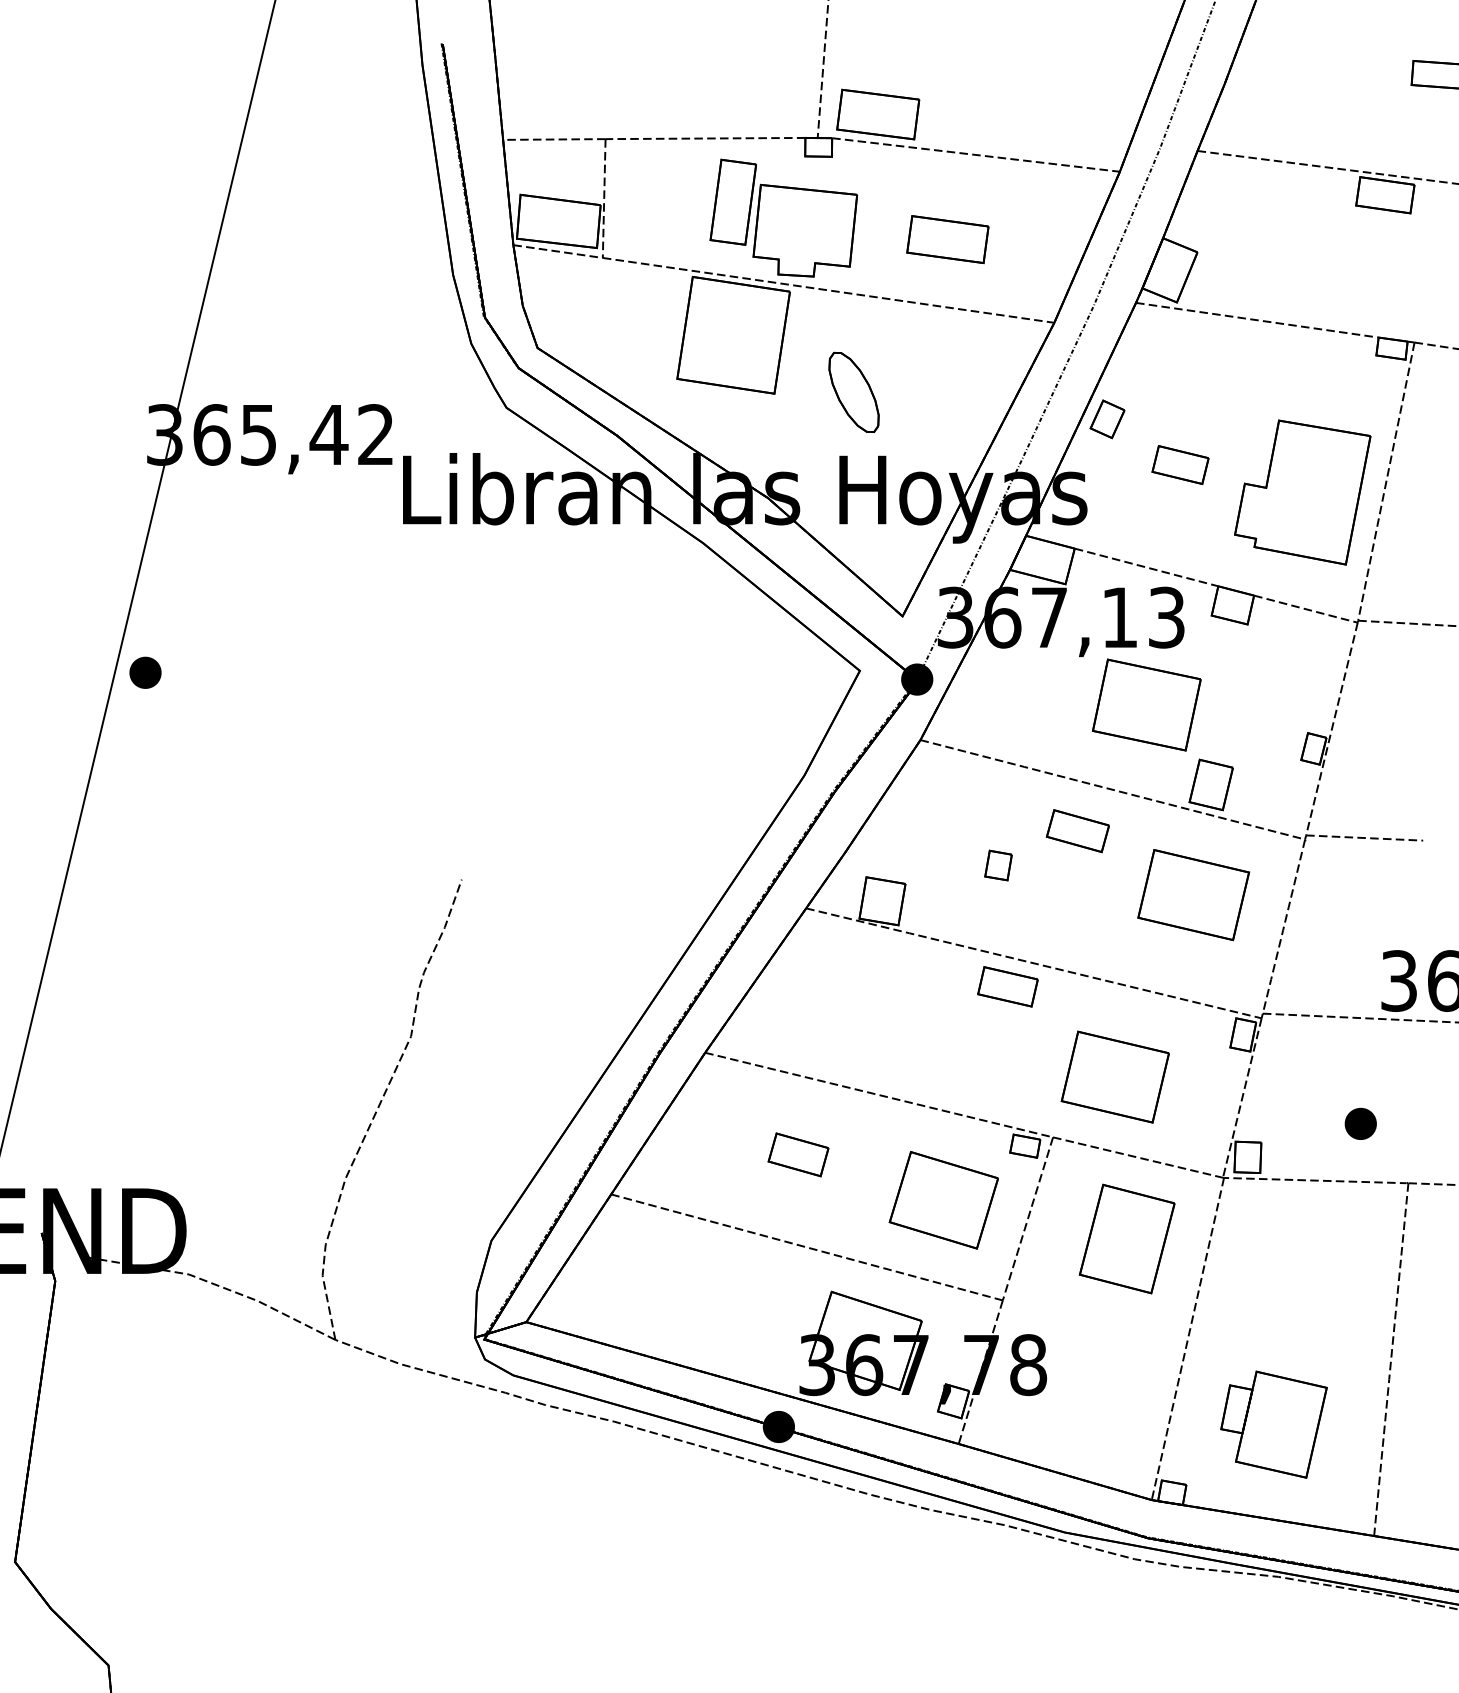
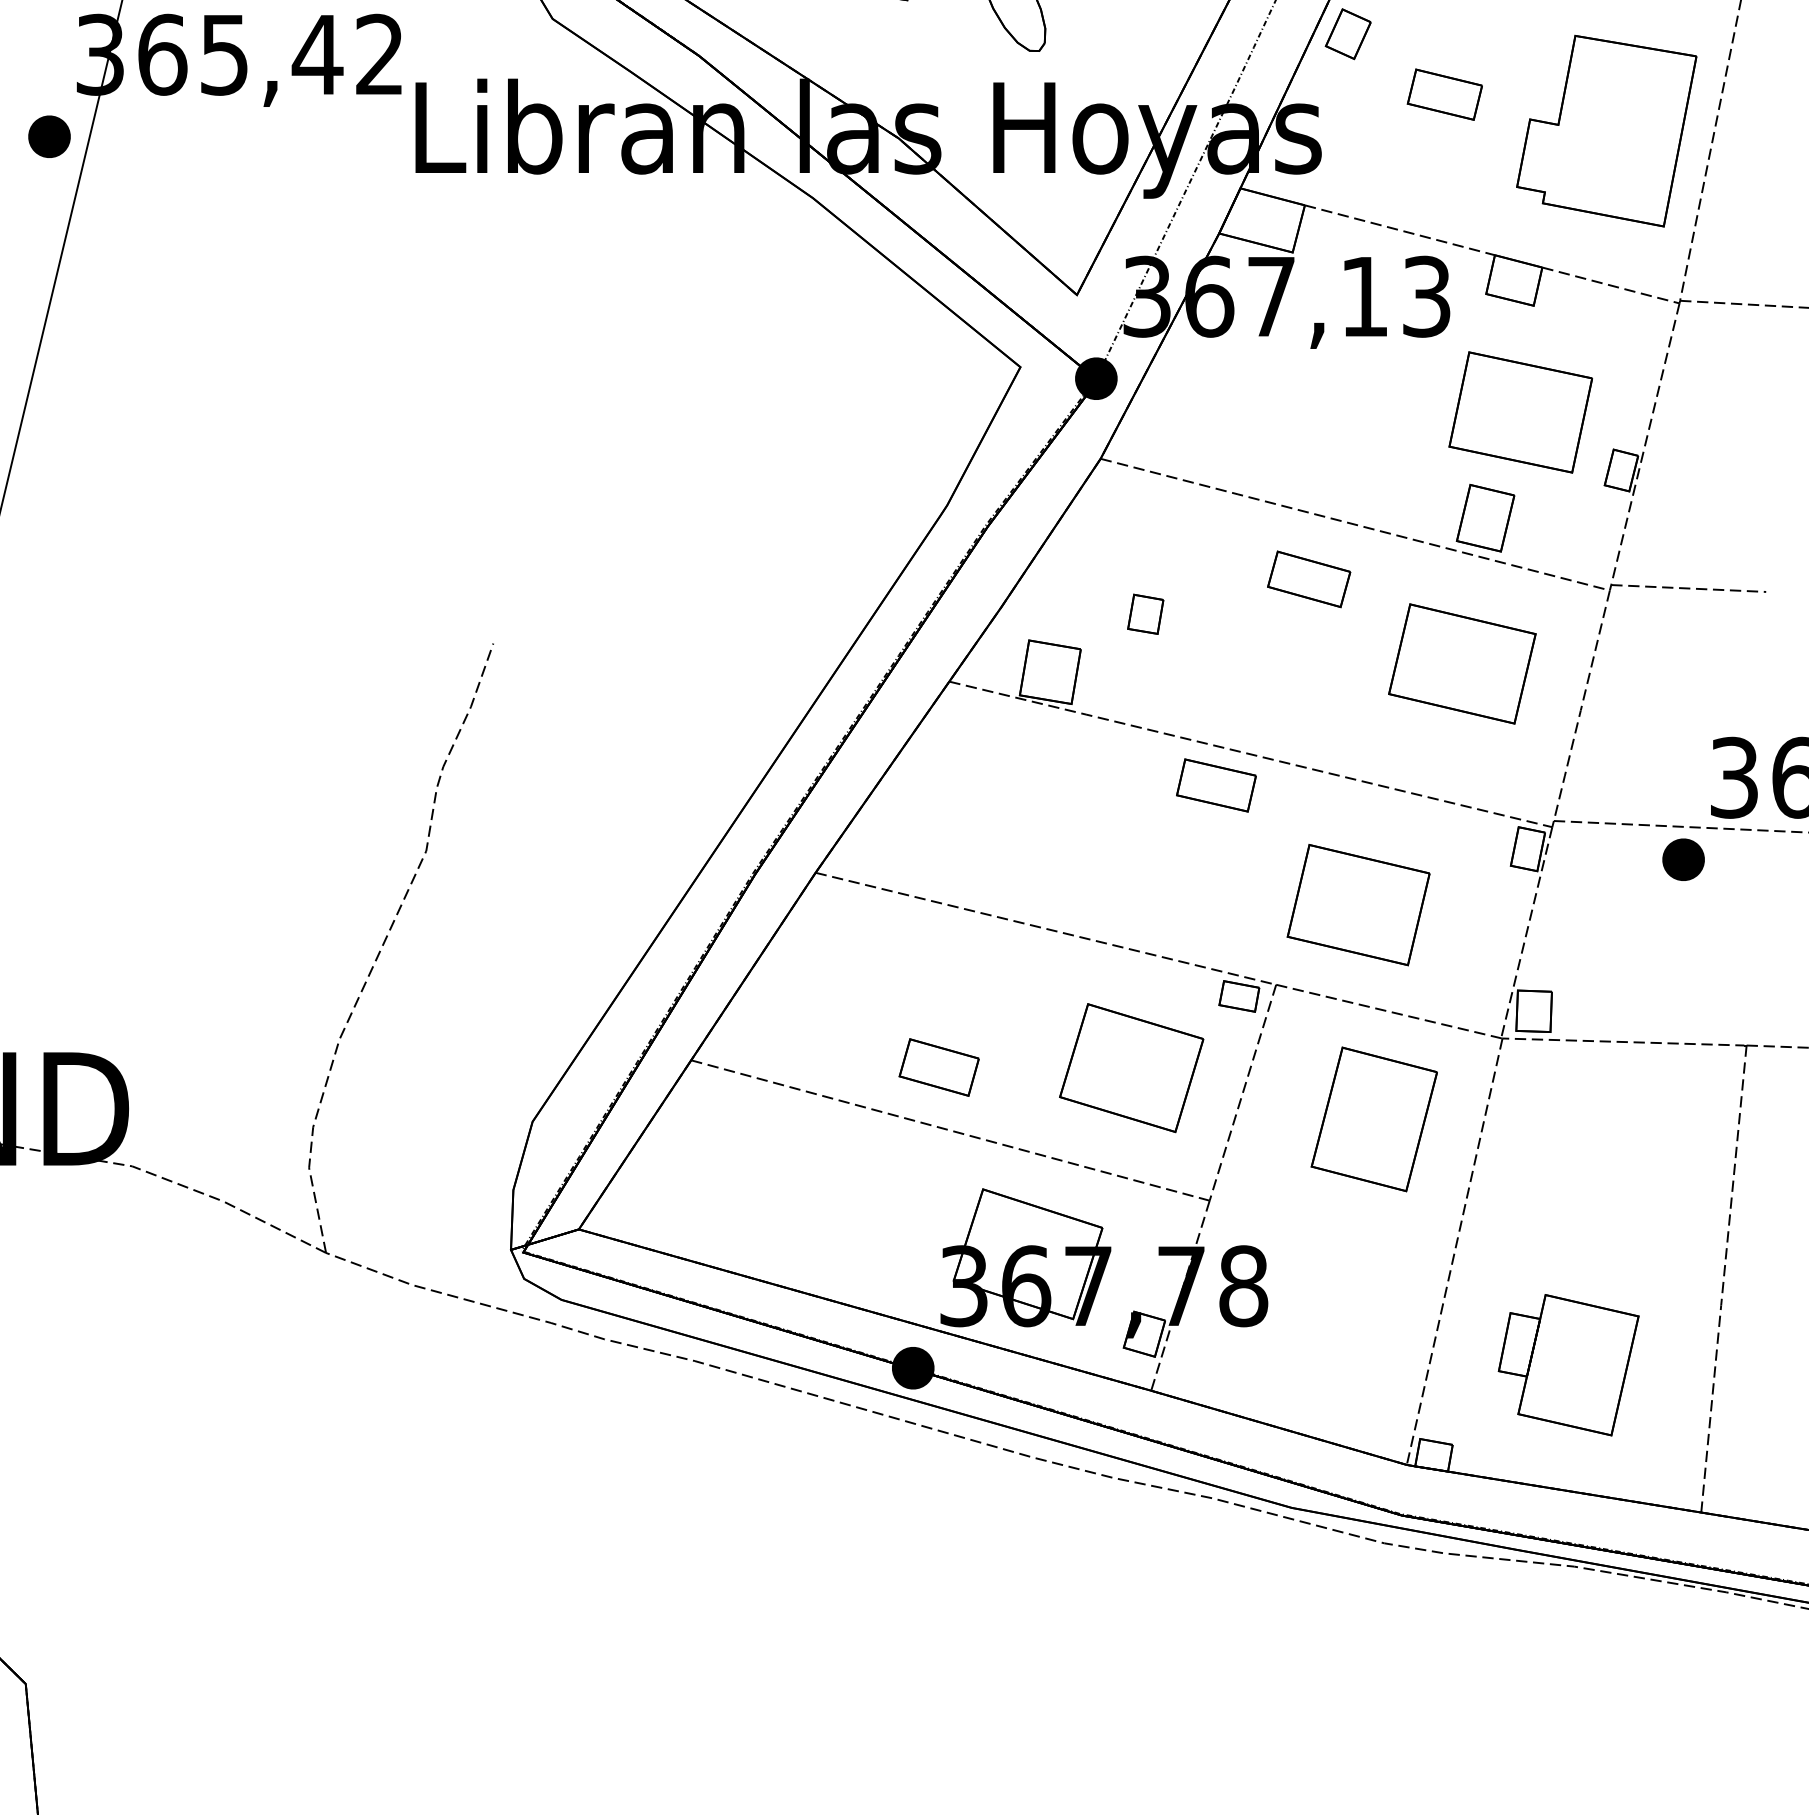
part: (145, 672) -> (49, 136), moved
part: (1146, 704) -> (1520, 411), moved
part: (998, 865) -> (1145, 614), moved
part: (1360, 1123) -> (1683, 859), moved
part: (798, 1154) -> (939, 1067), moved

